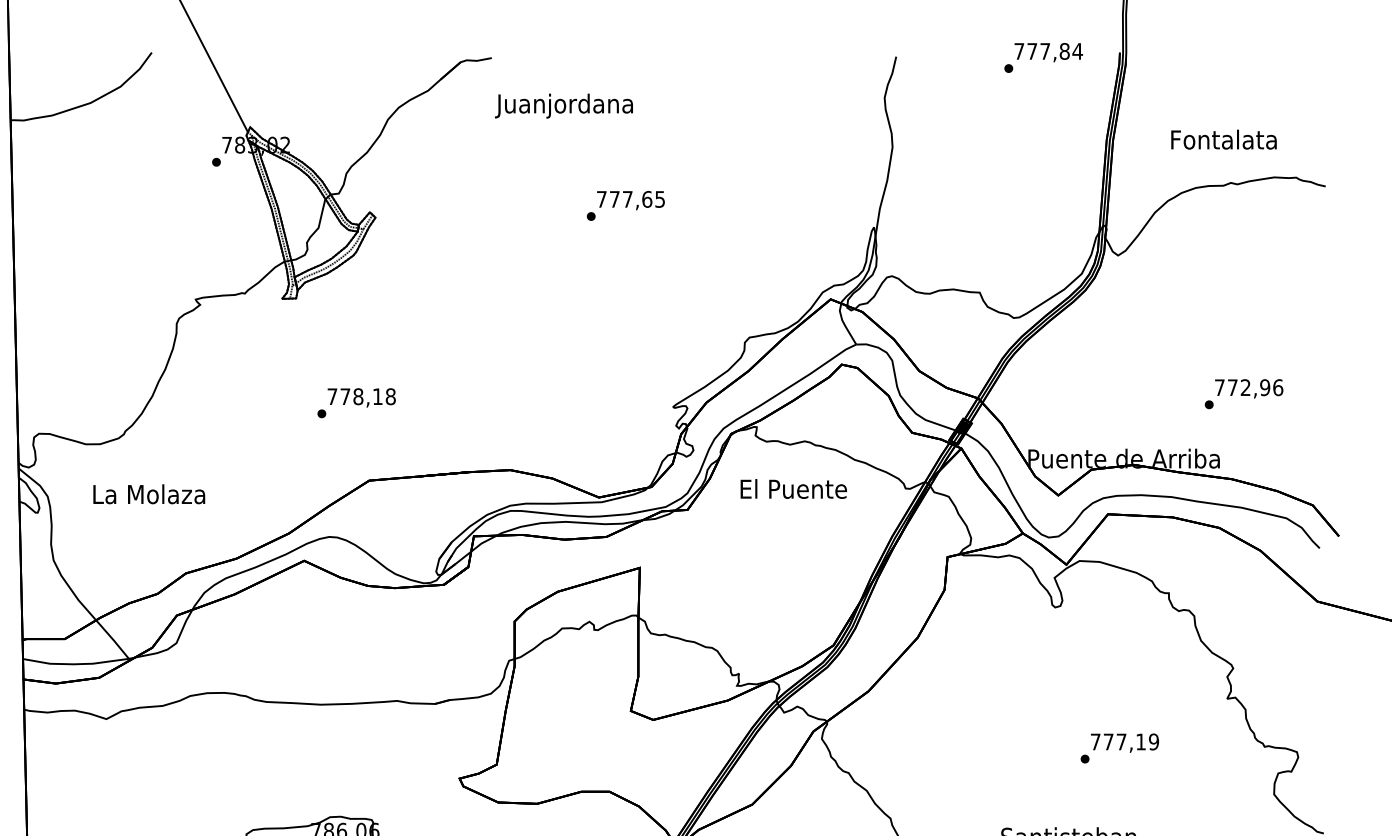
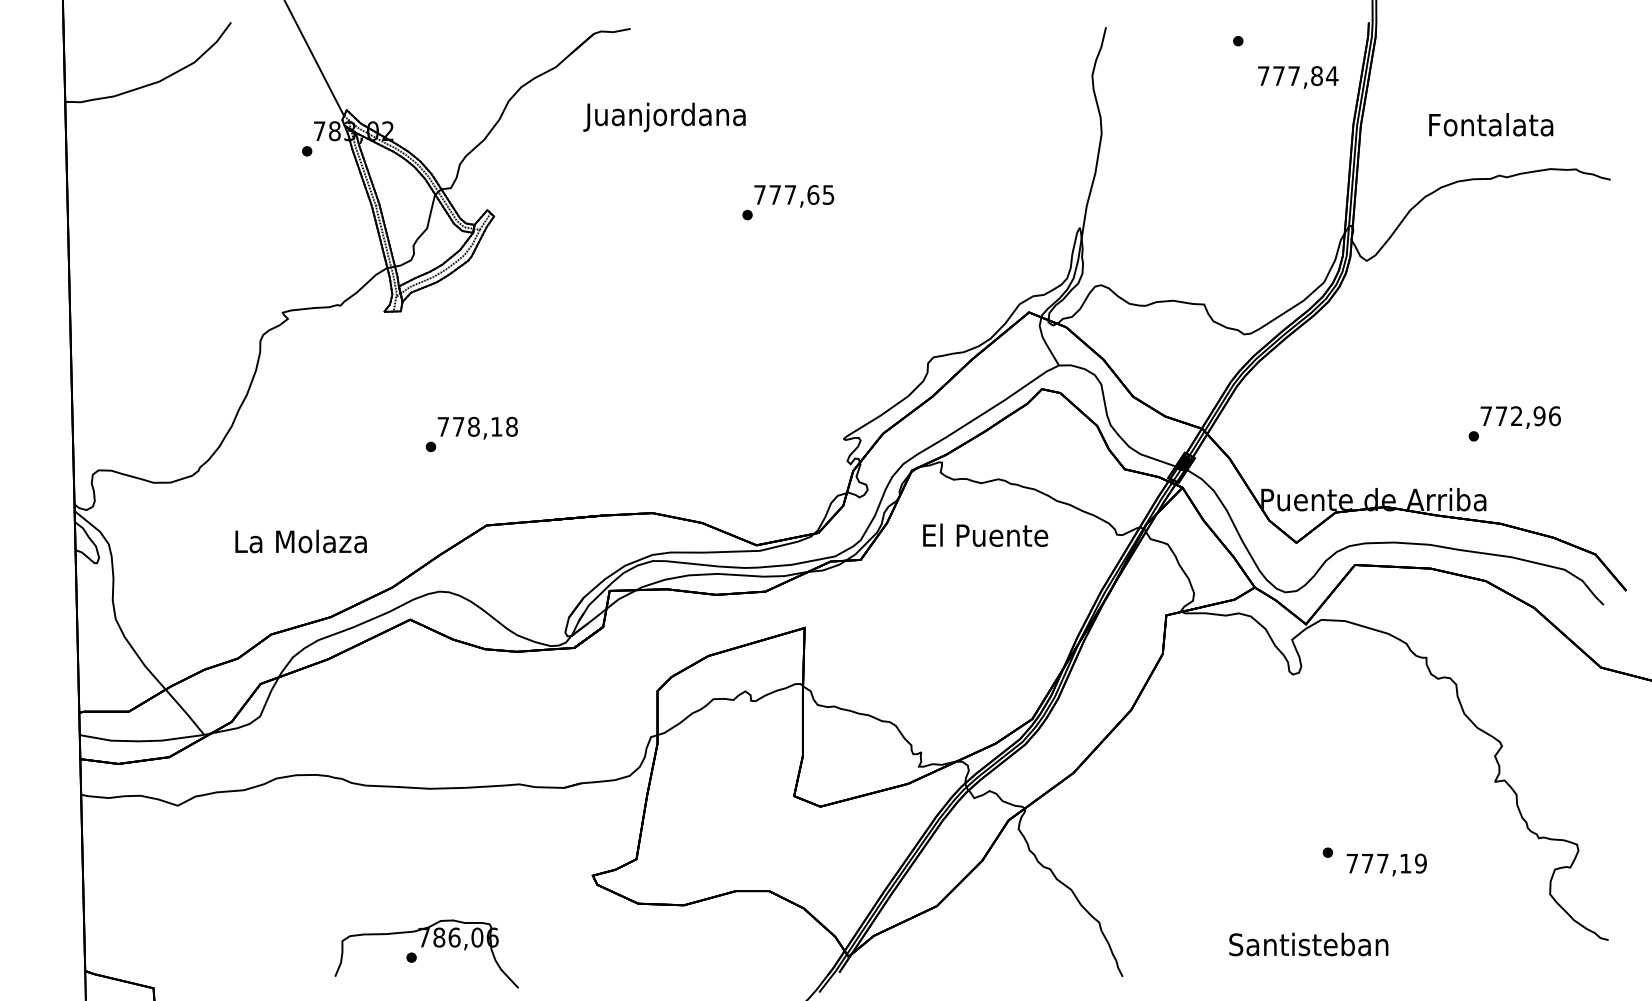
text: (1048, 52) -> (1298, 77), moved
text: (563, 106) -> (664, 117), moved
text: (148, 494) -> (300, 541), moved
text: (1124, 742) -> (1386, 864), moved

